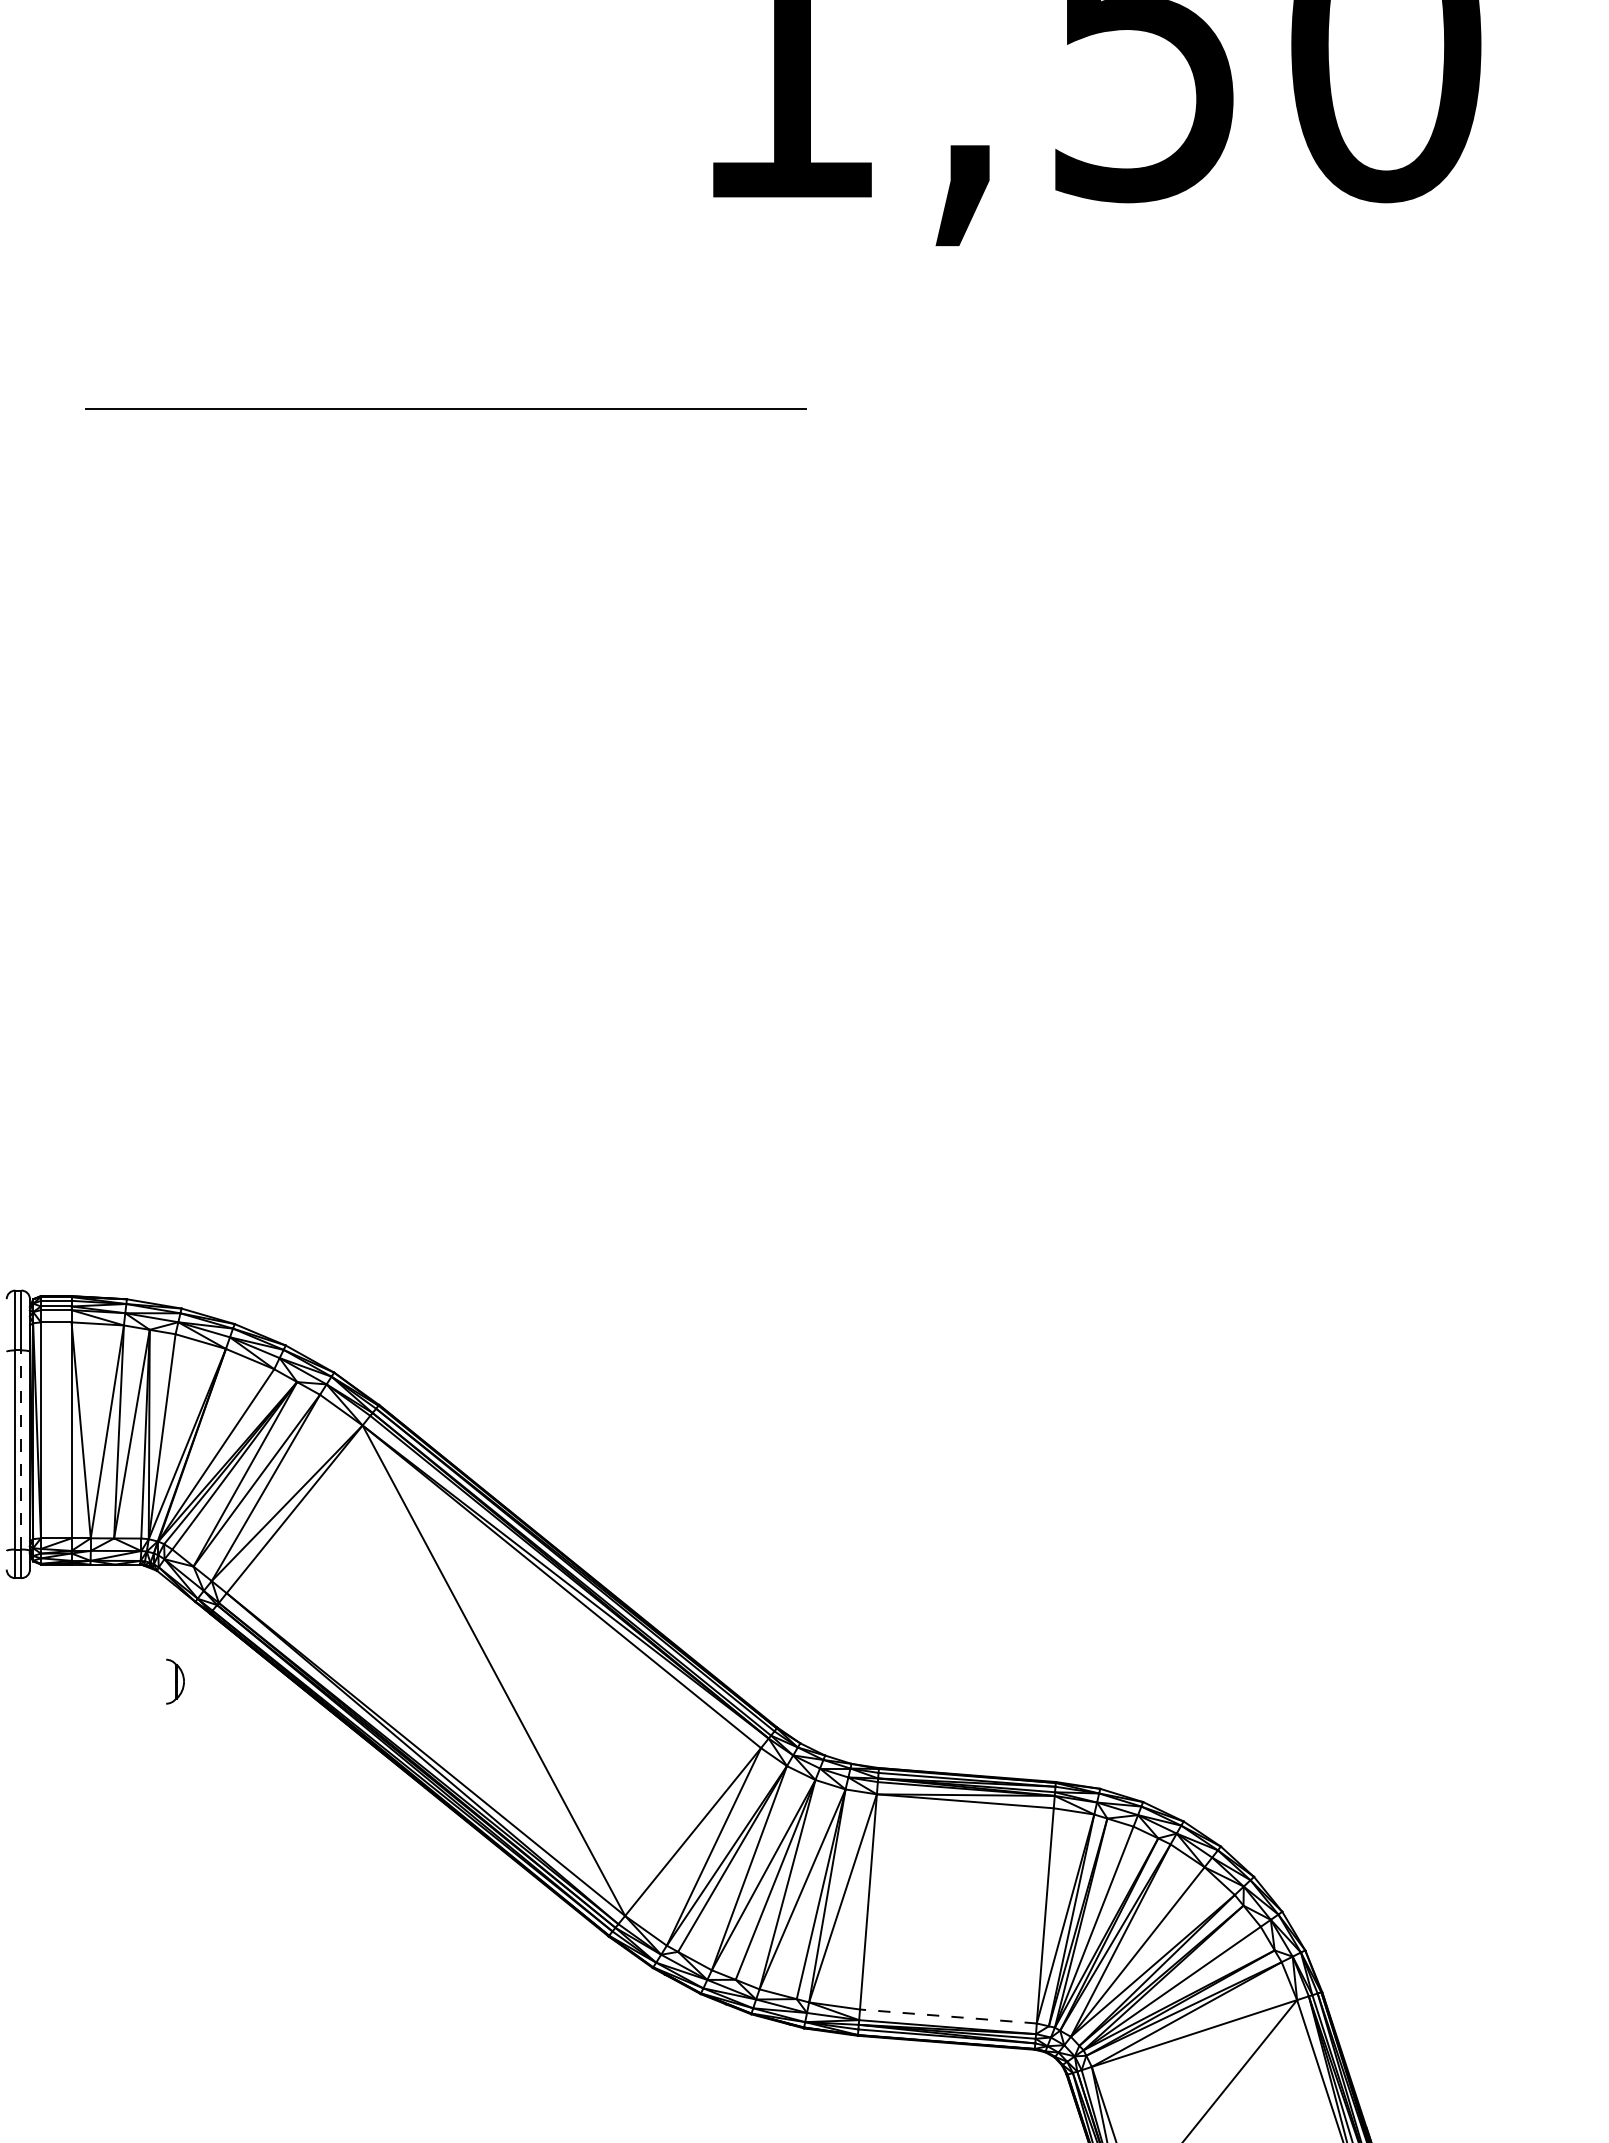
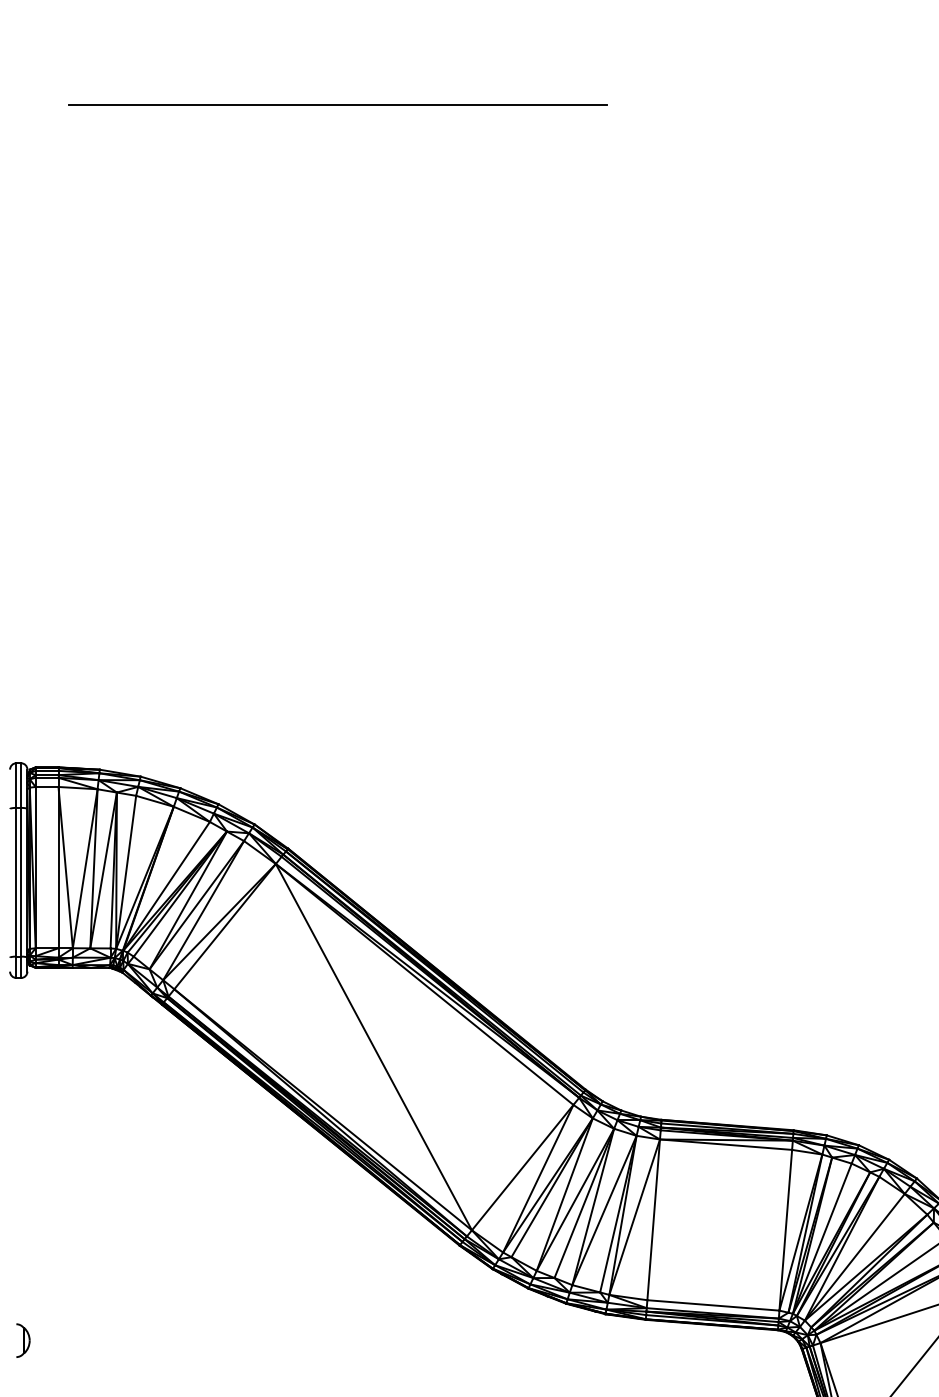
line: (21, 1449) -> (21, 881), dashed -> solid
part: (175, 1681) -> (23, 1340), moved
line: (948, 2016) -> (713, 1305), dashed -> solid

